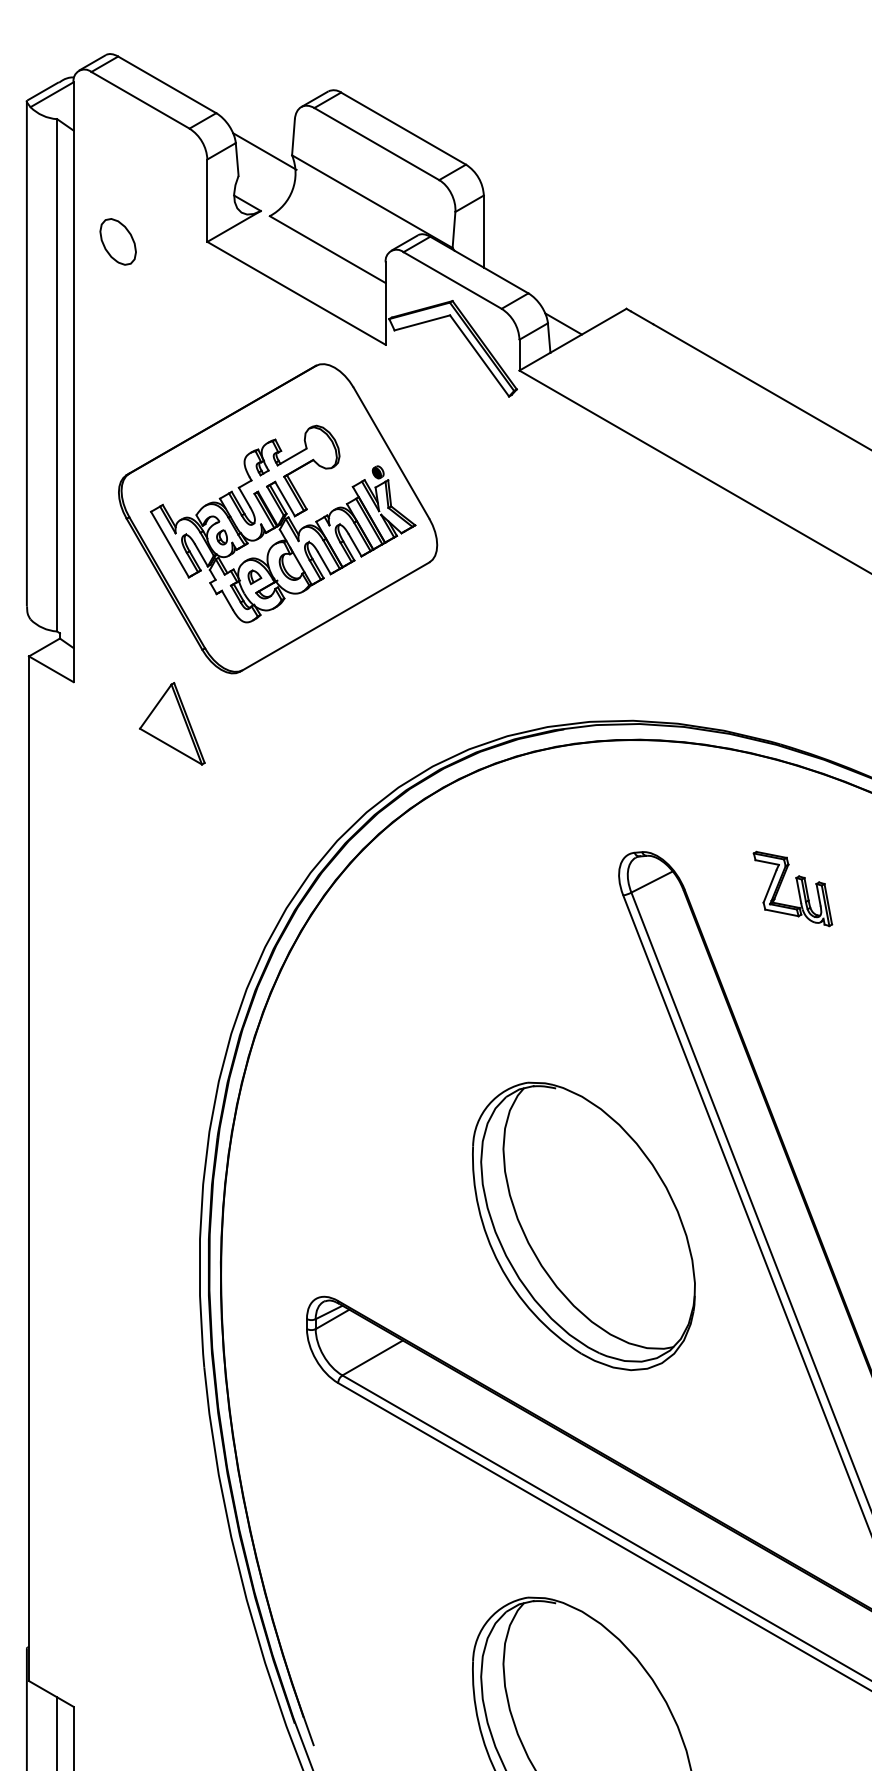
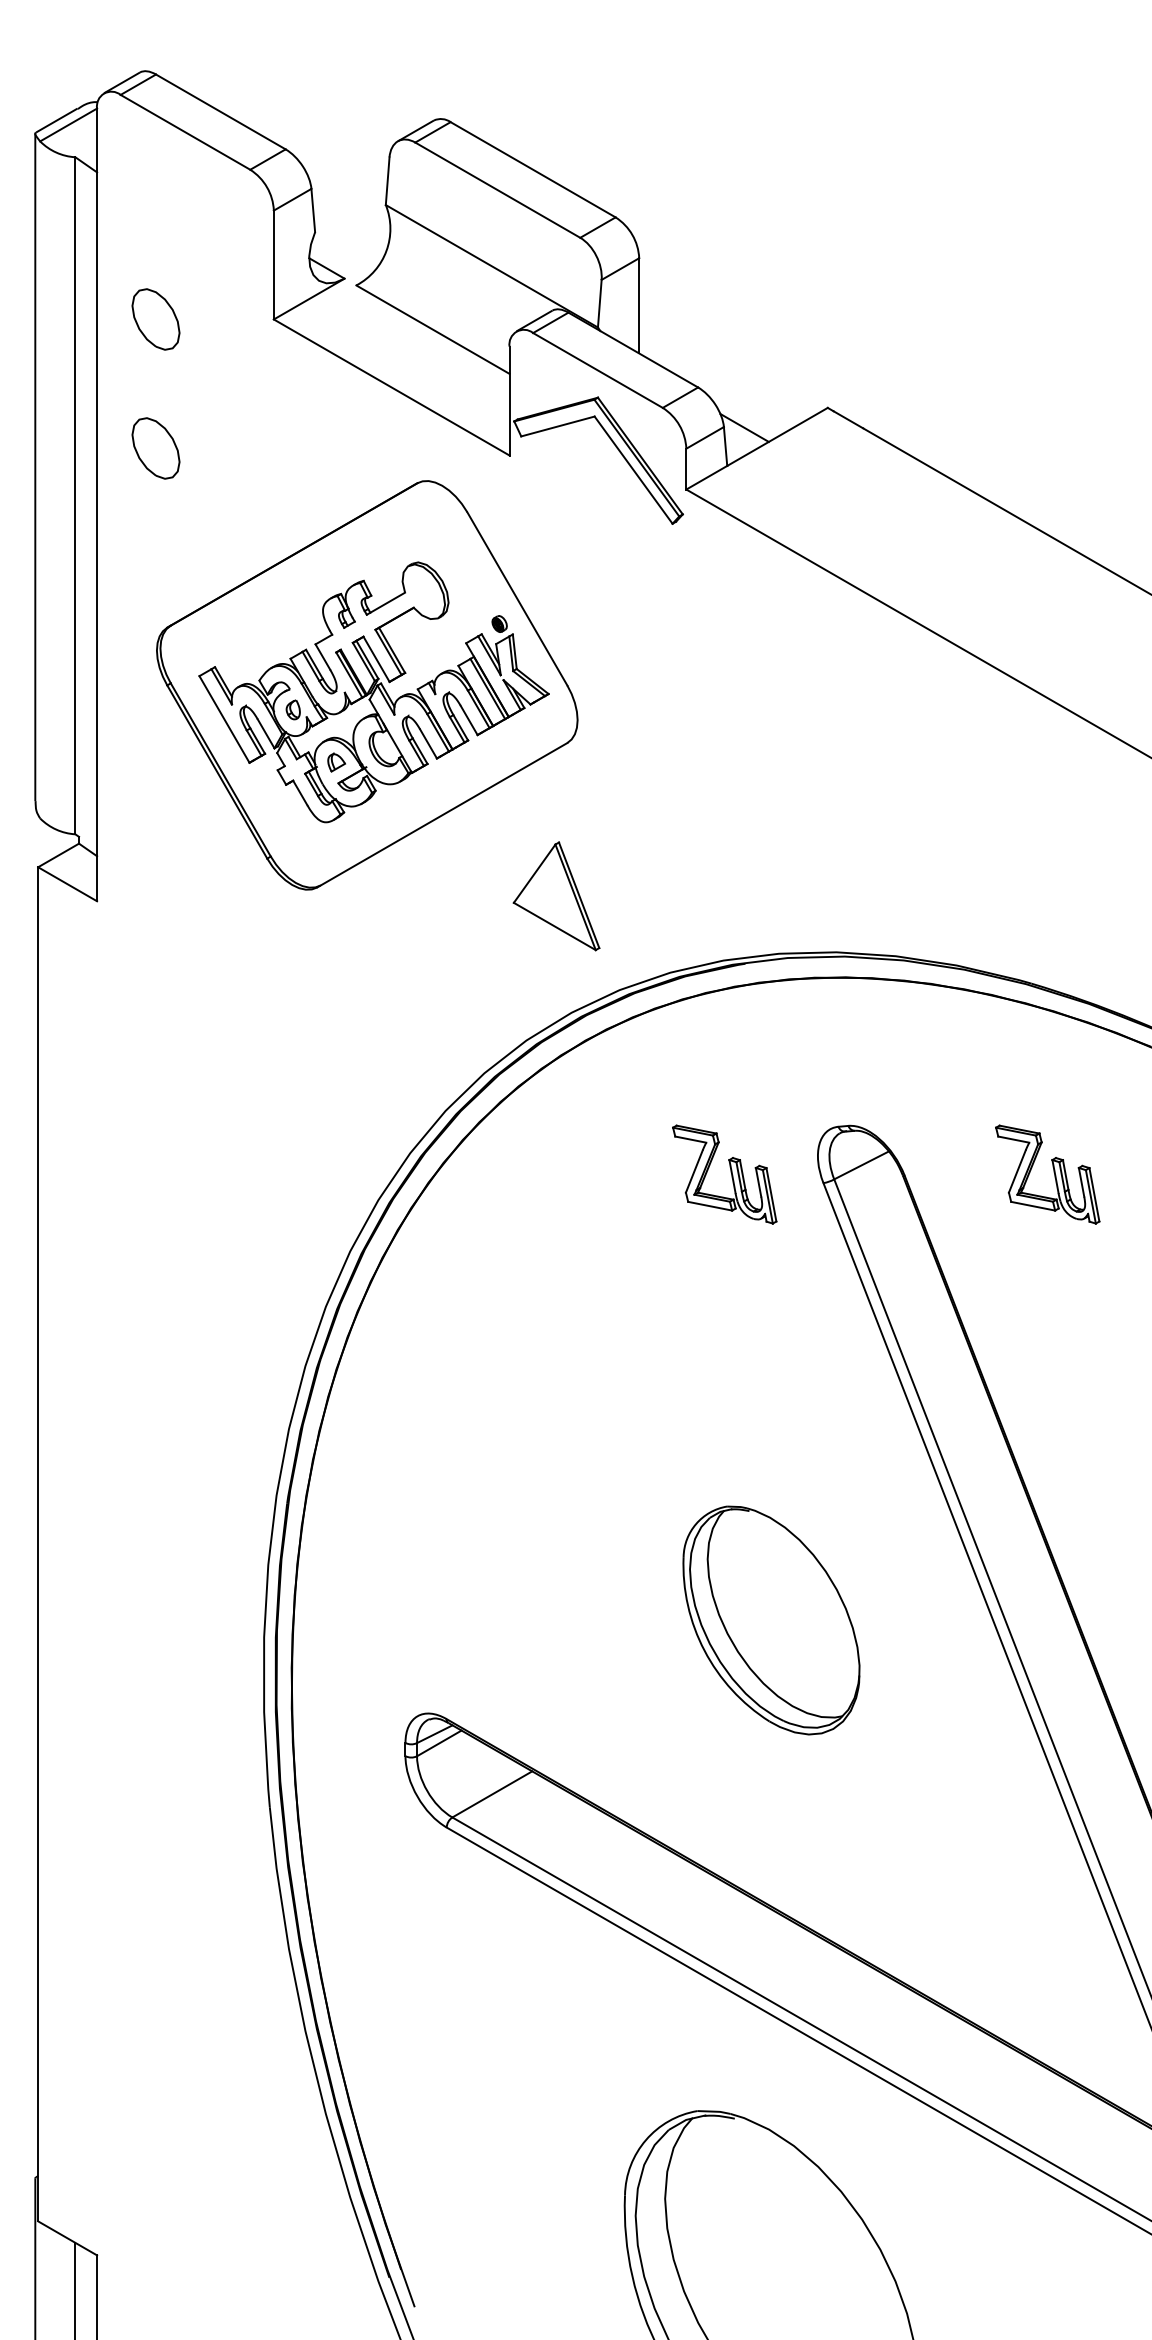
line: (264, 151) -> (349, 199), removed
part: (117, 339) -> (155, 448), added
part: (172, 723) -> (556, 896), moved
part: (552, 887) -> (730, 1172), added
part: (583, 1226) -> (771, 1620), size x0.6

